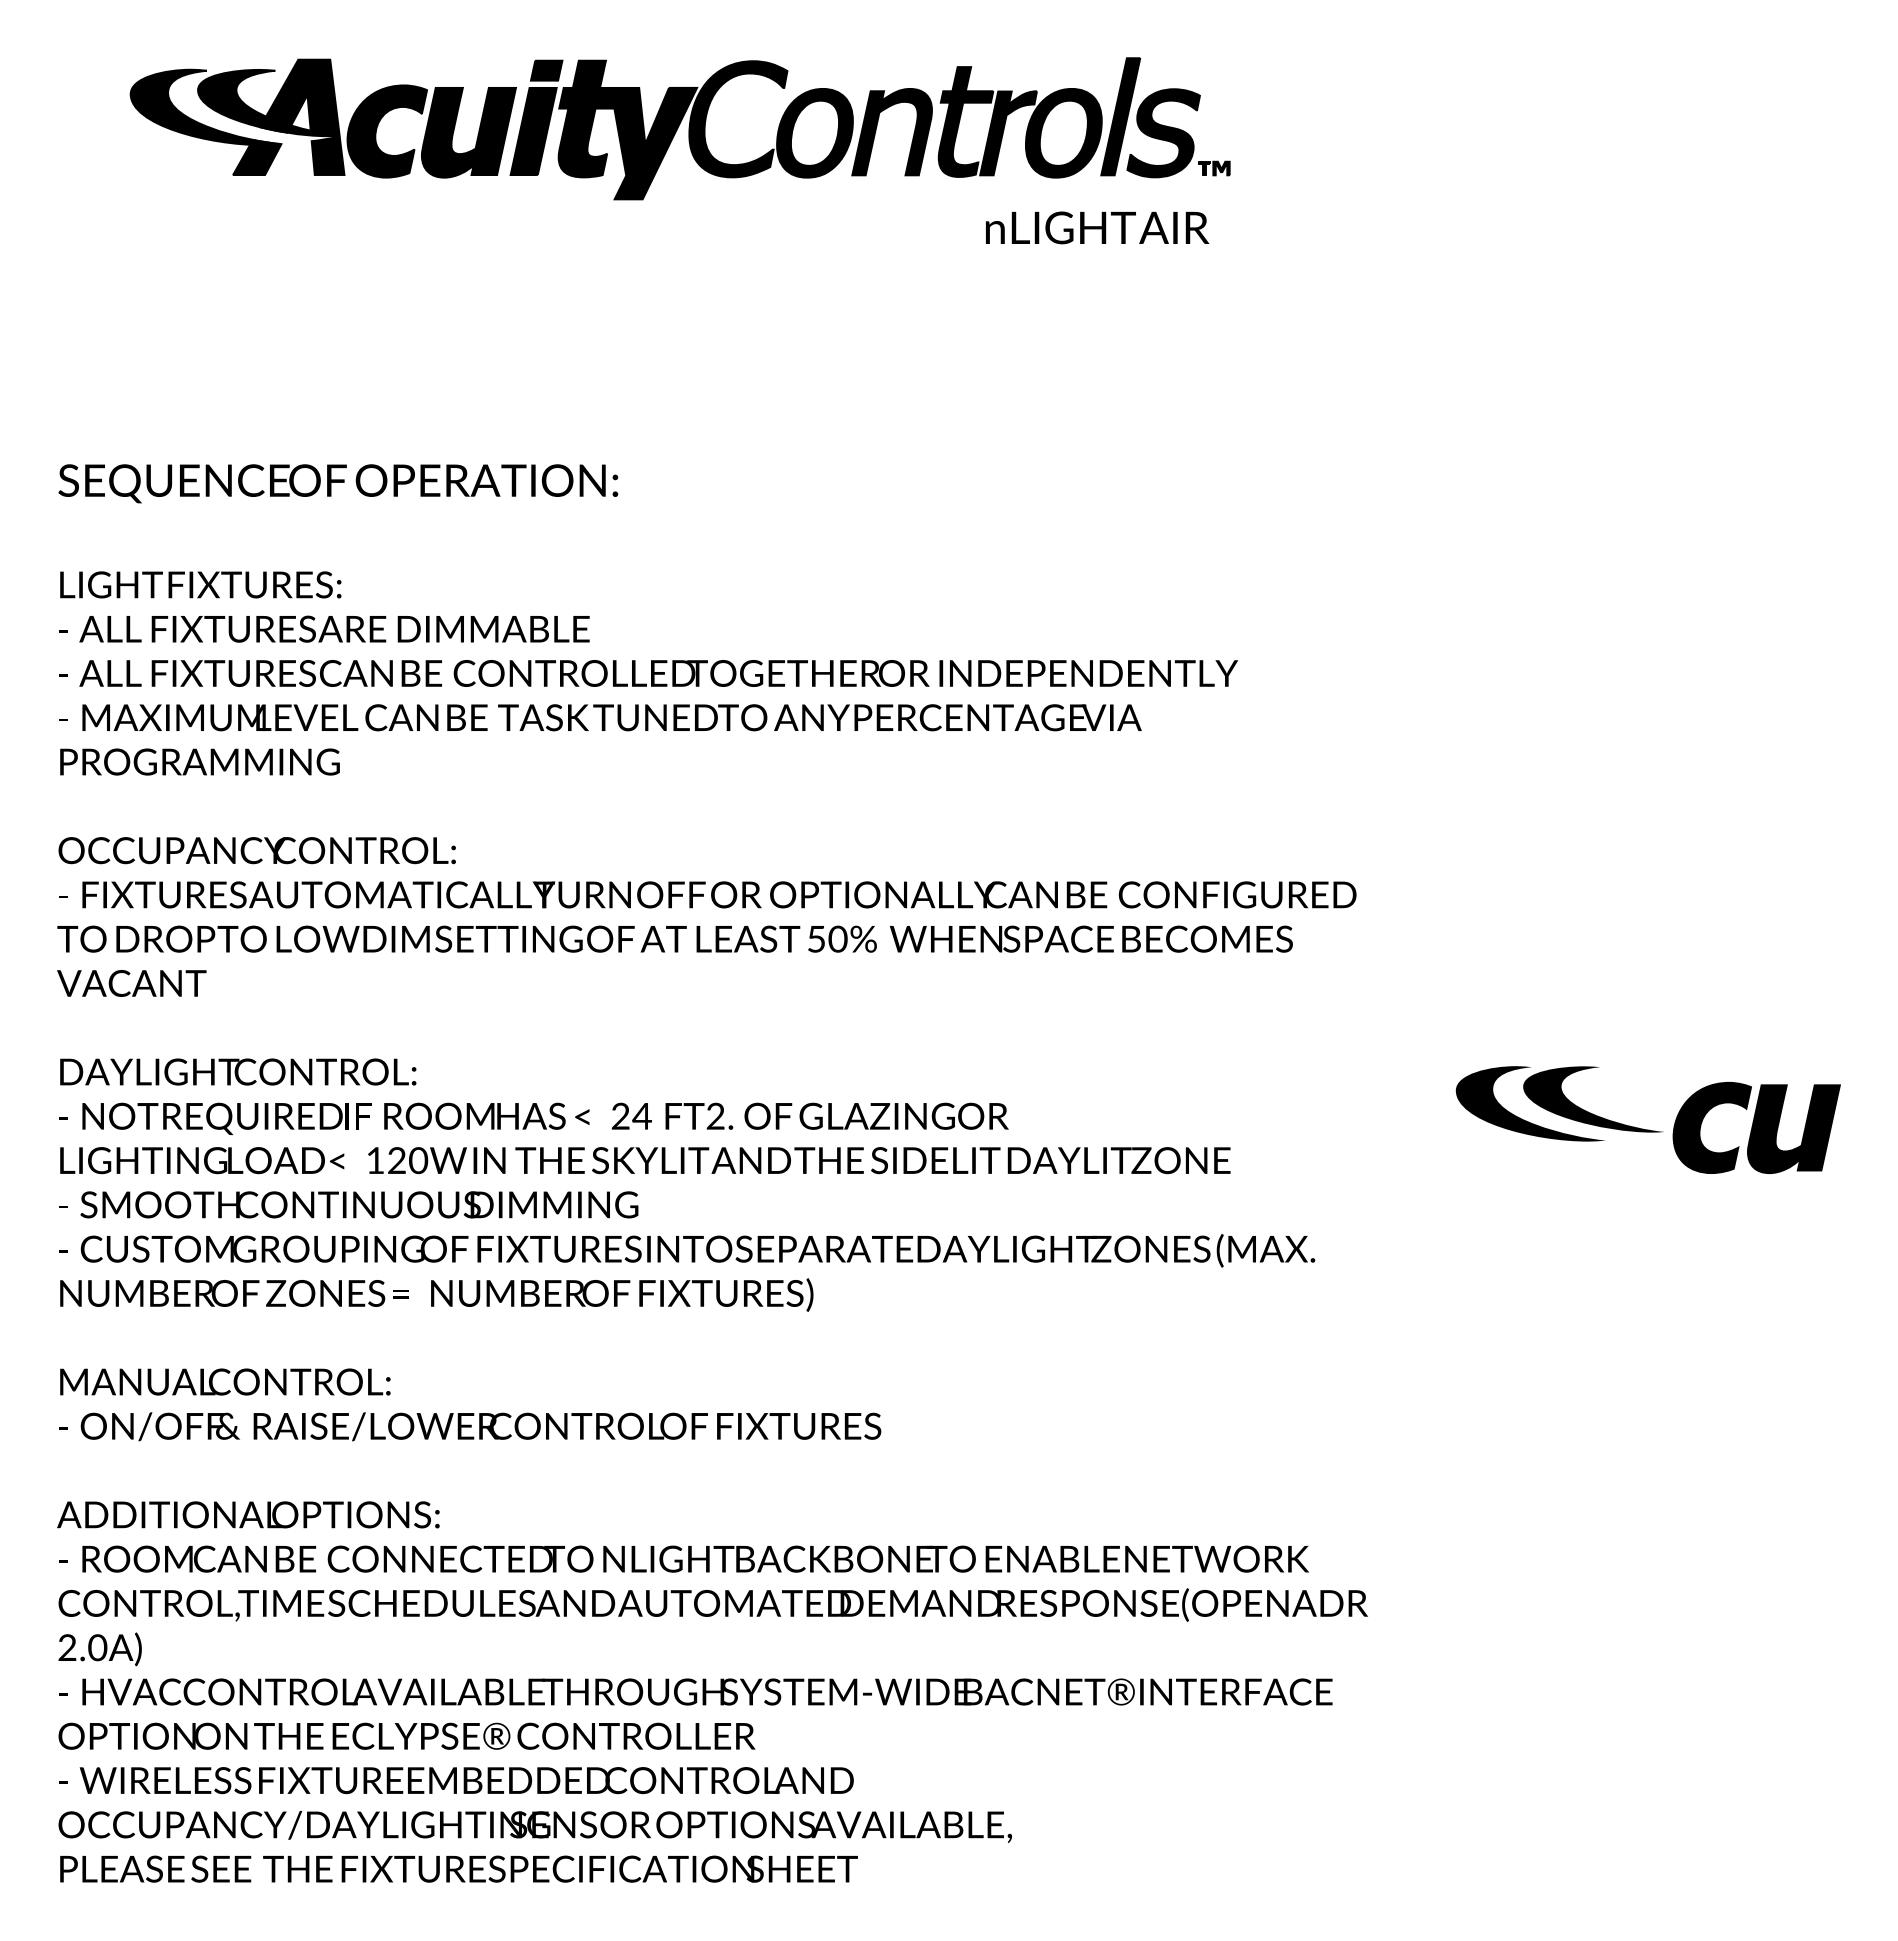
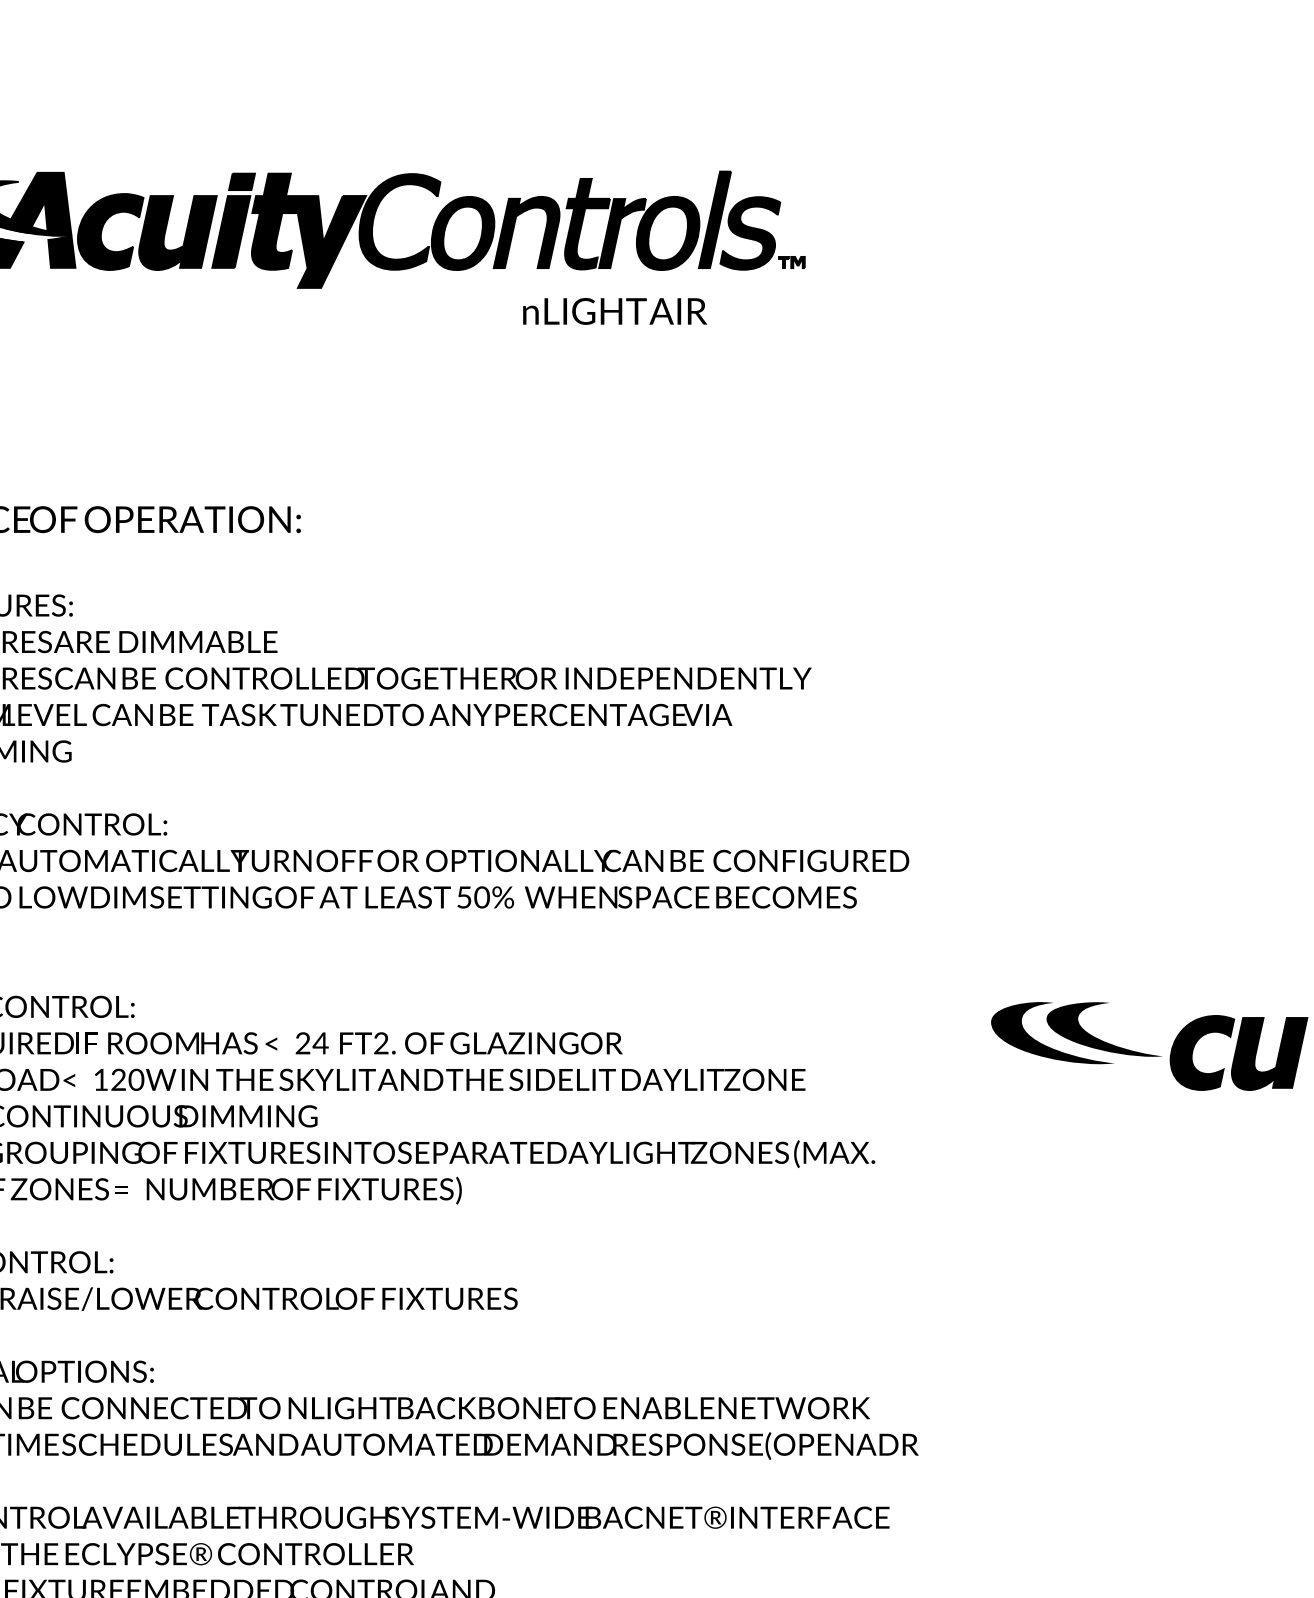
text: (1097, 227) -> (615, 311), moved

